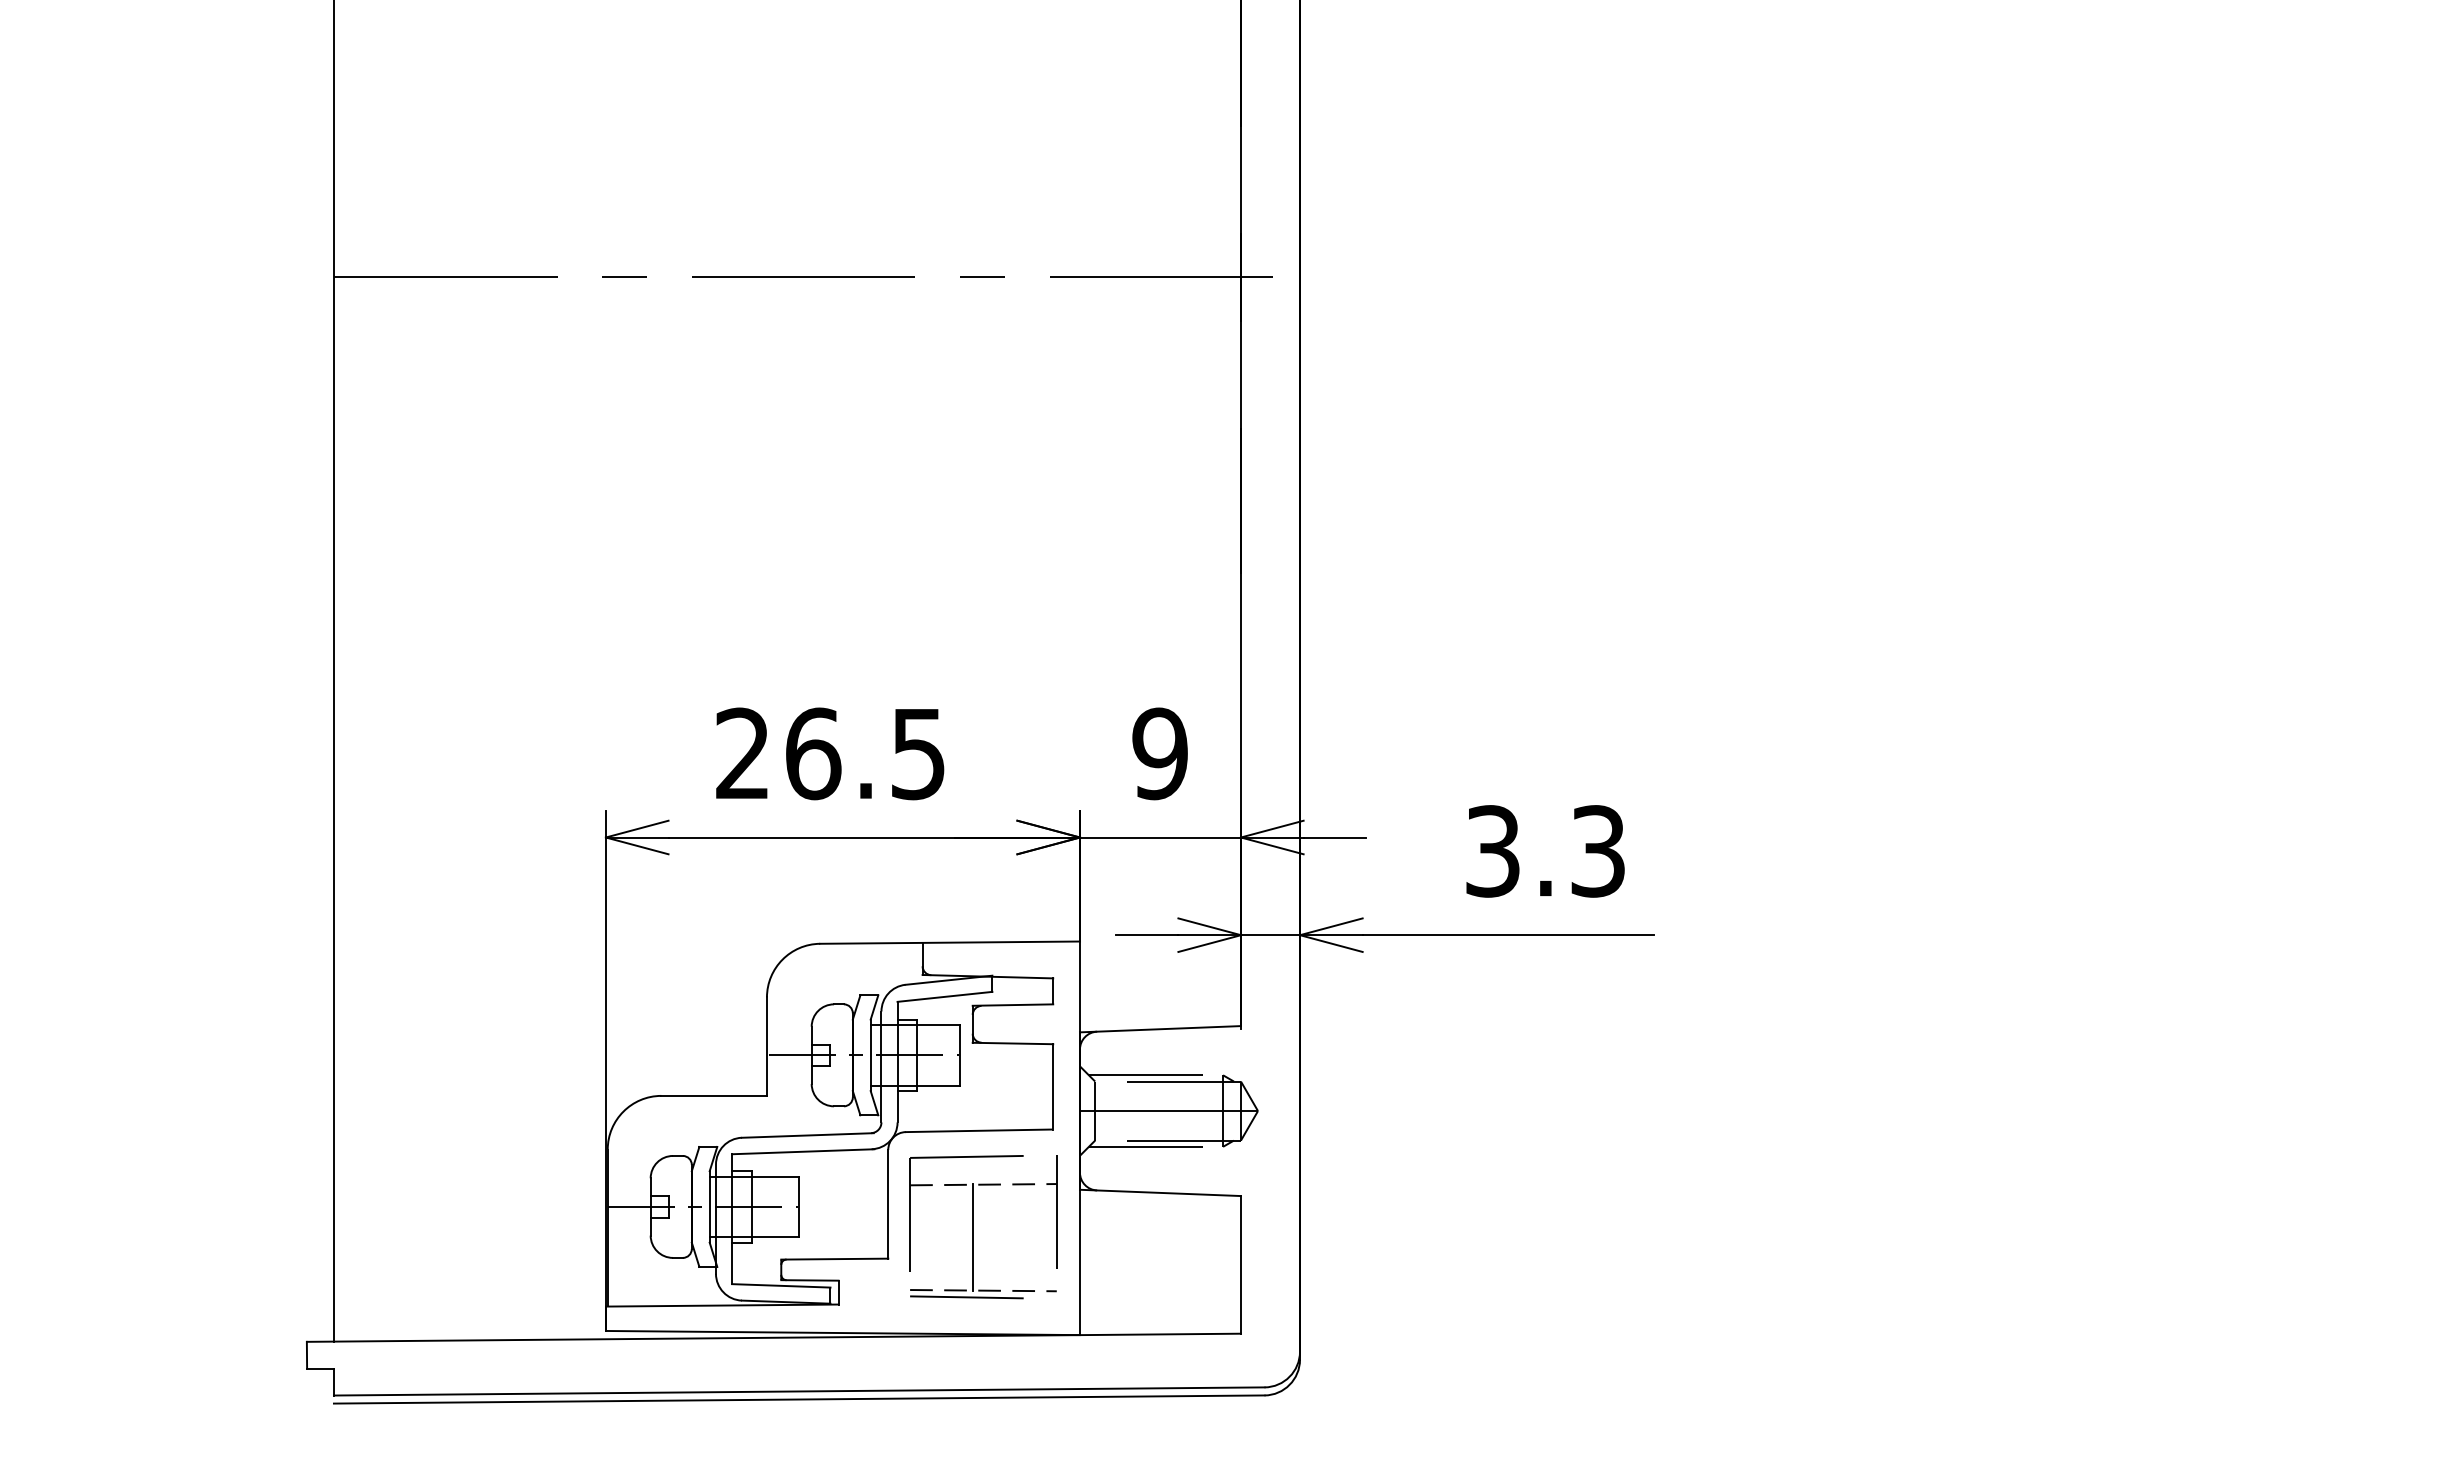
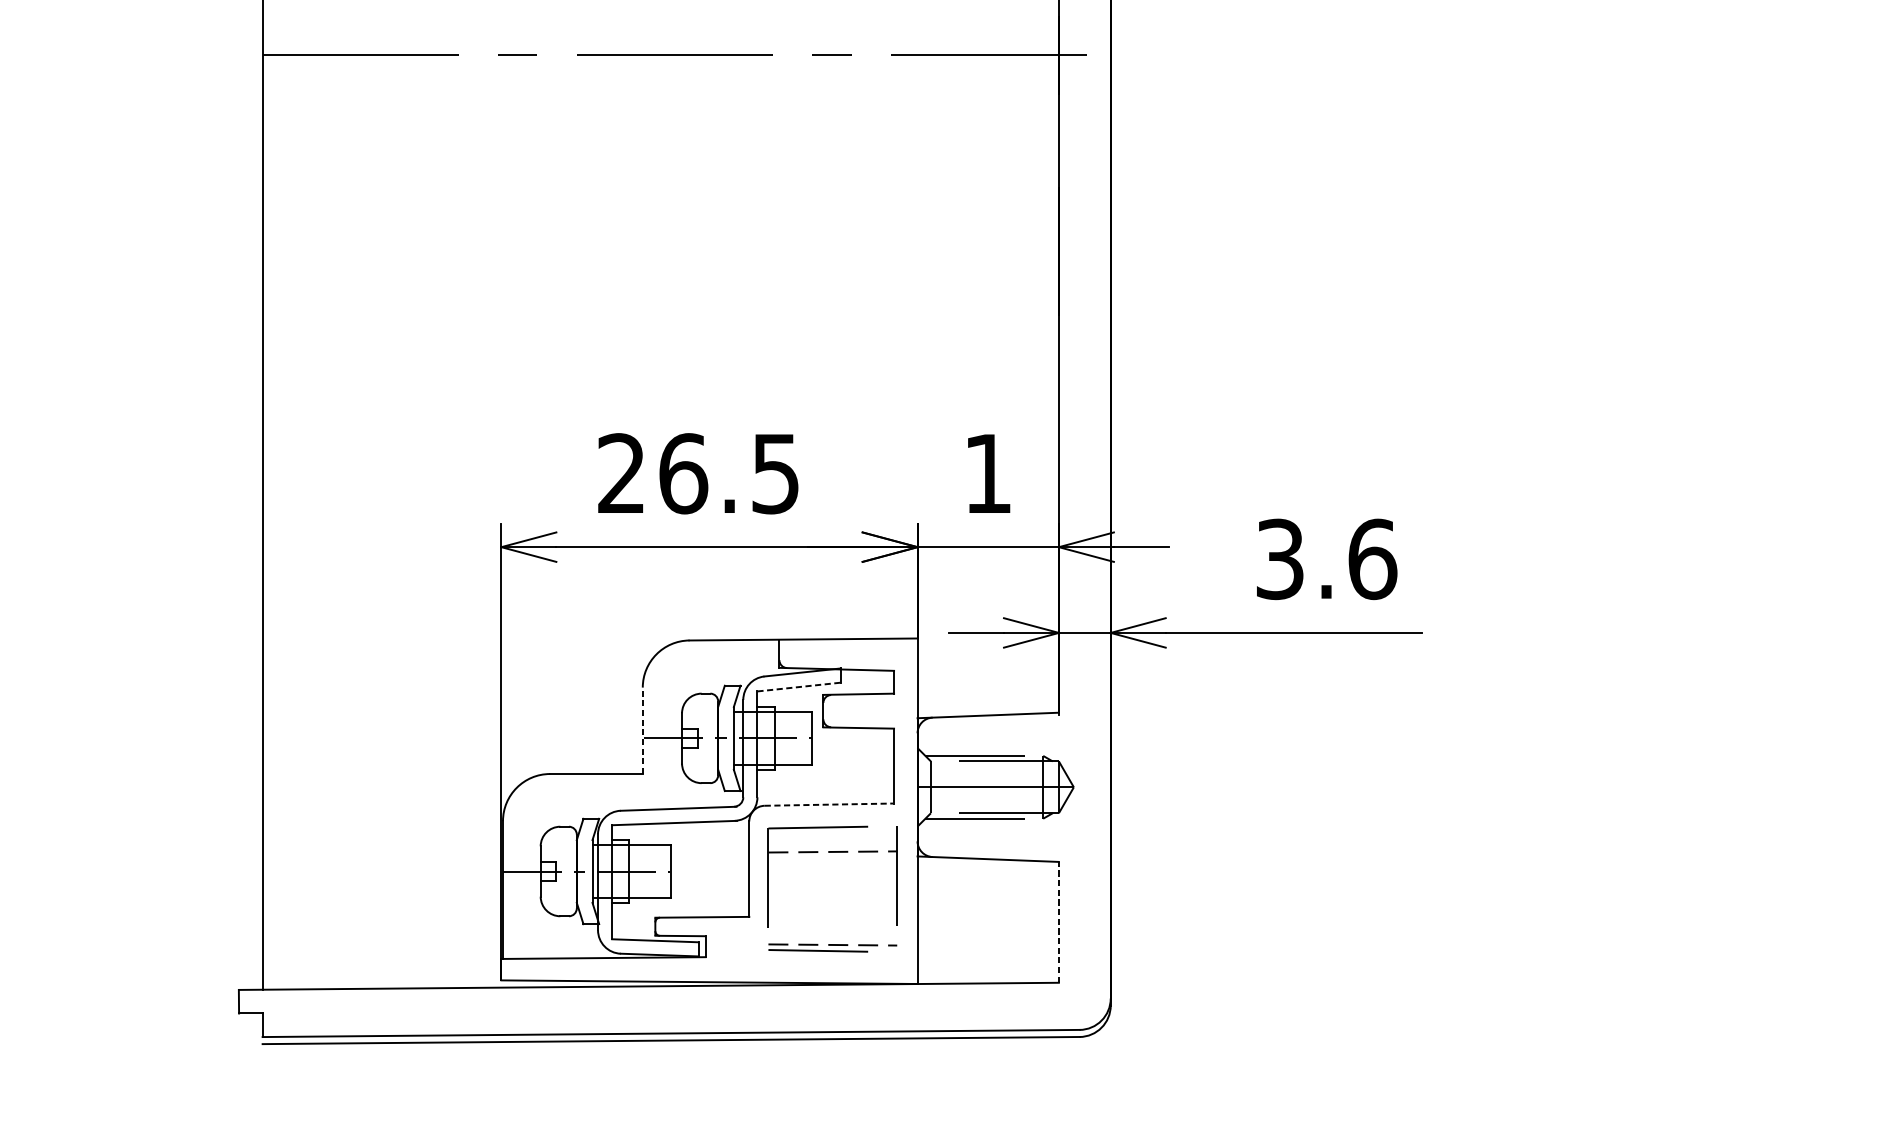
text: (1159, 753) -> (987, 473), 9 -> 1
text: (1598, 851) -> (1372, 559), 3.3 -> 3.6
line: (944, 996) -> (798, 686), solid -> dashed
line: (766, 1046) -> (642, 730), solid -> dashed
line: (979, 1130) -> (829, 804), solid -> dashed
line: (972, 1237) -> (823, 898), removed
line: (1240, 1264) -> (1058, 922), solid -> dashed

